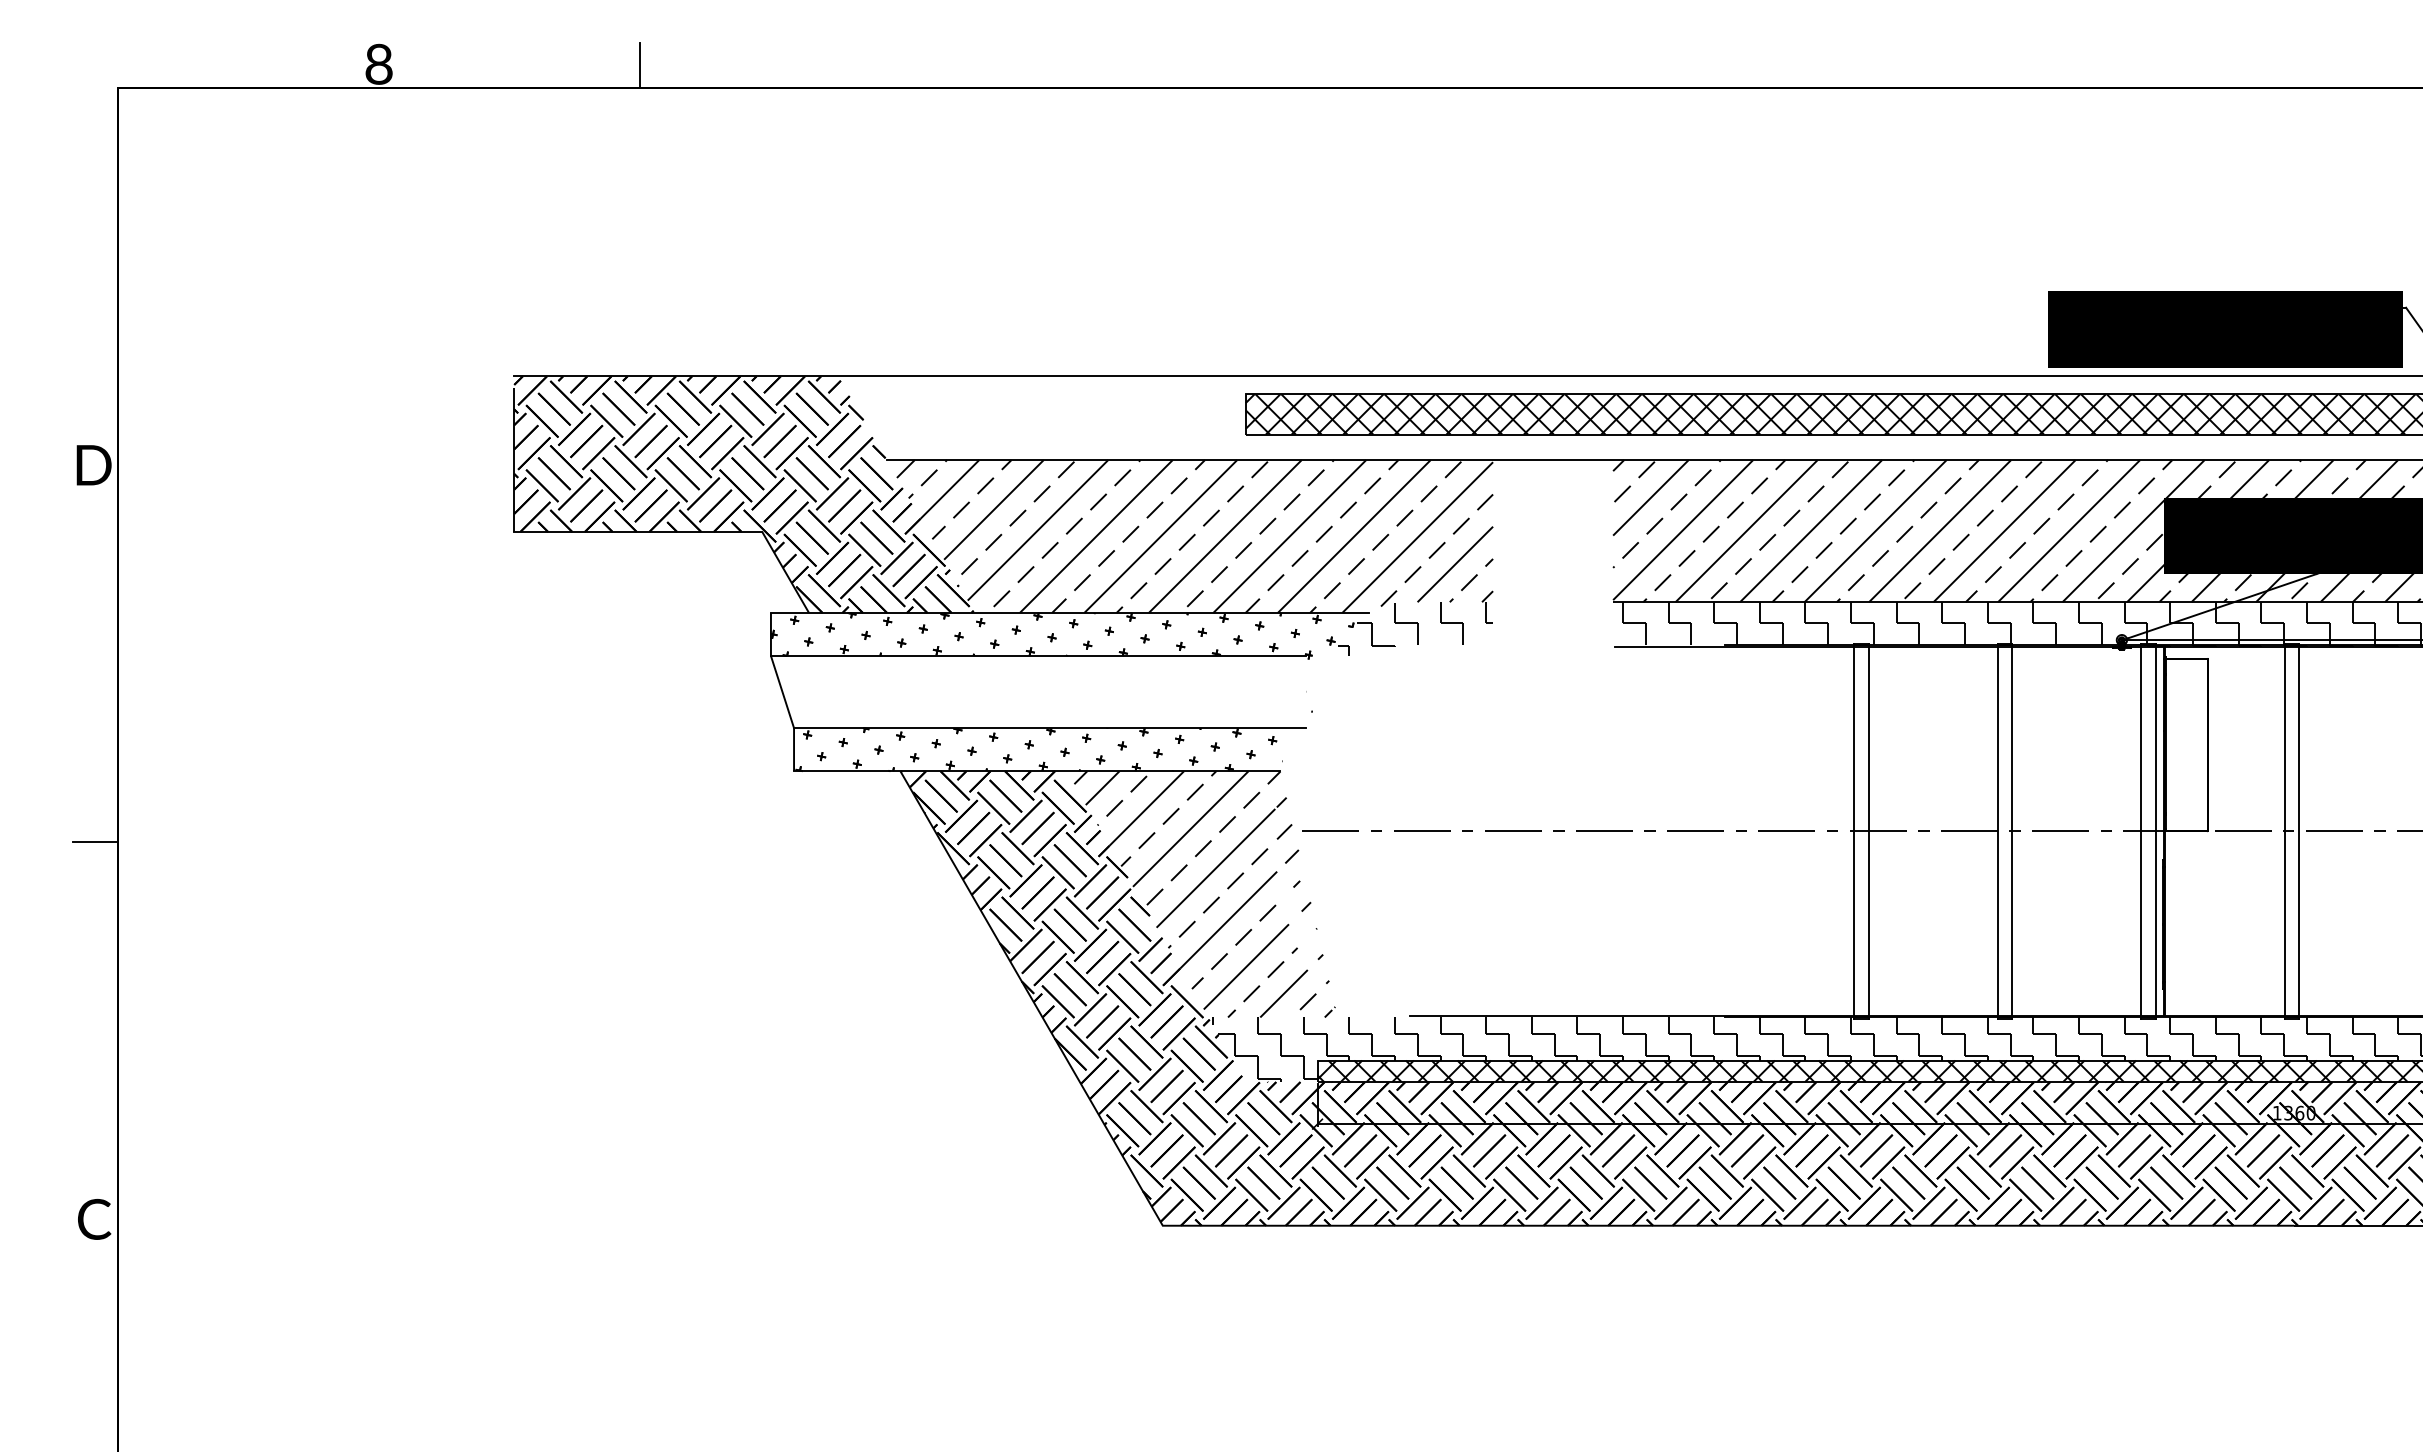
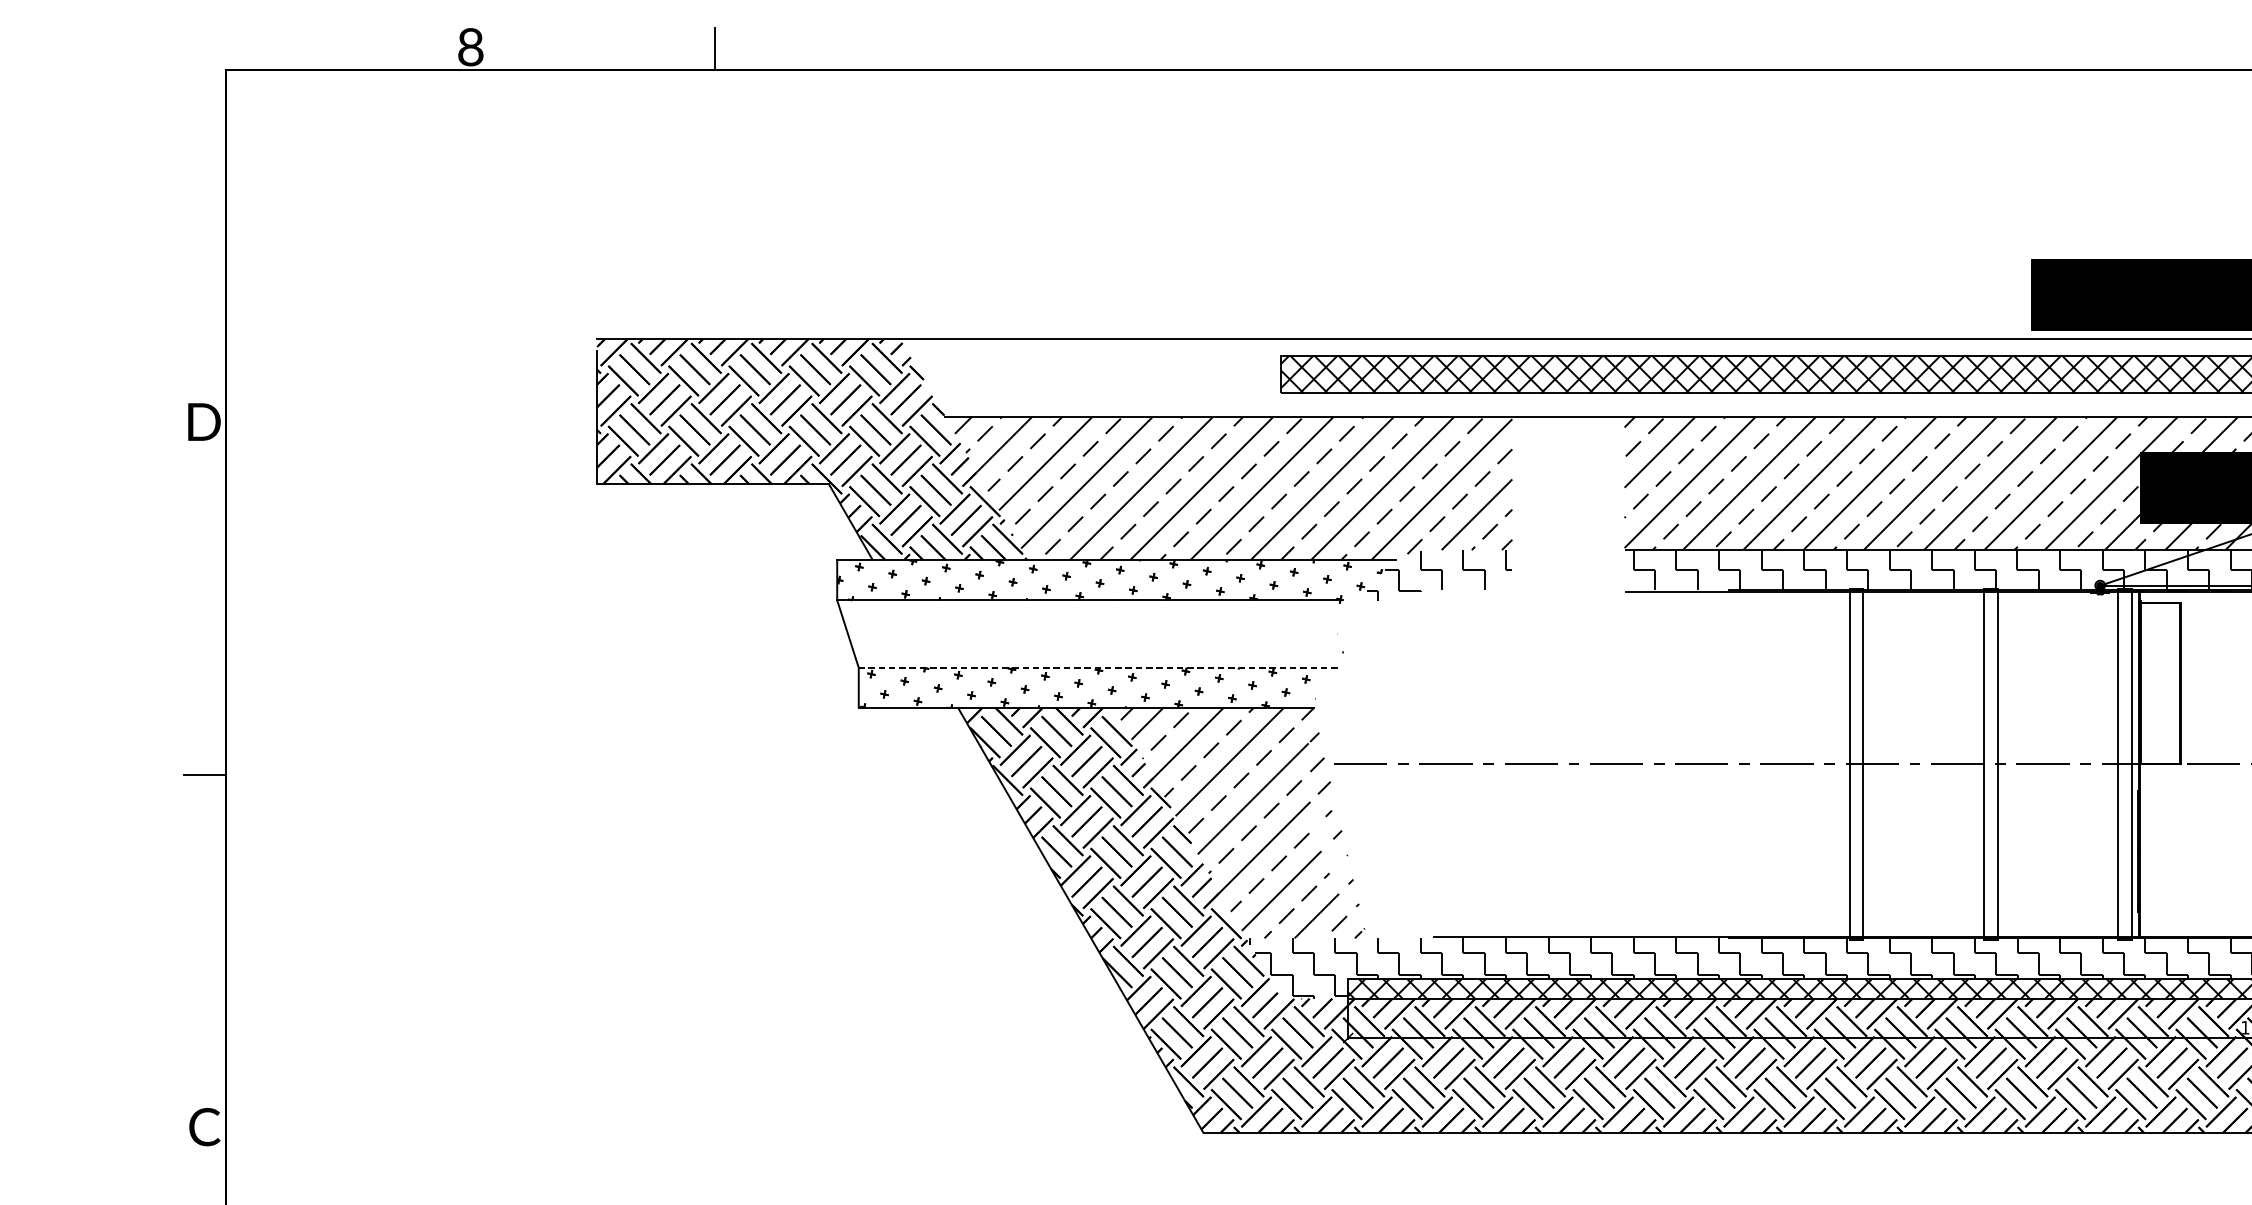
line: (1049, 728) -> (1097, 668), solid -> dashed

